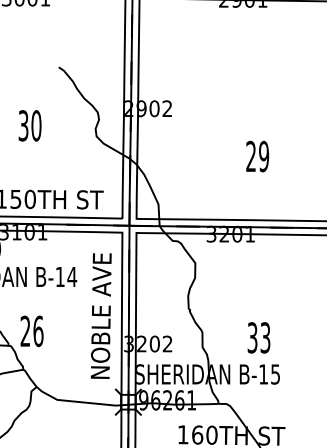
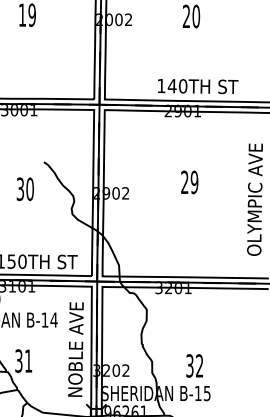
text: (28, 126) -> (24, 189), moved
text: (257, 156) -> (189, 182), moved
text: (31, 330) -> (23, 360), 26 -> 31
text: (265, 337) -> (199, 365), 33 -> 32

